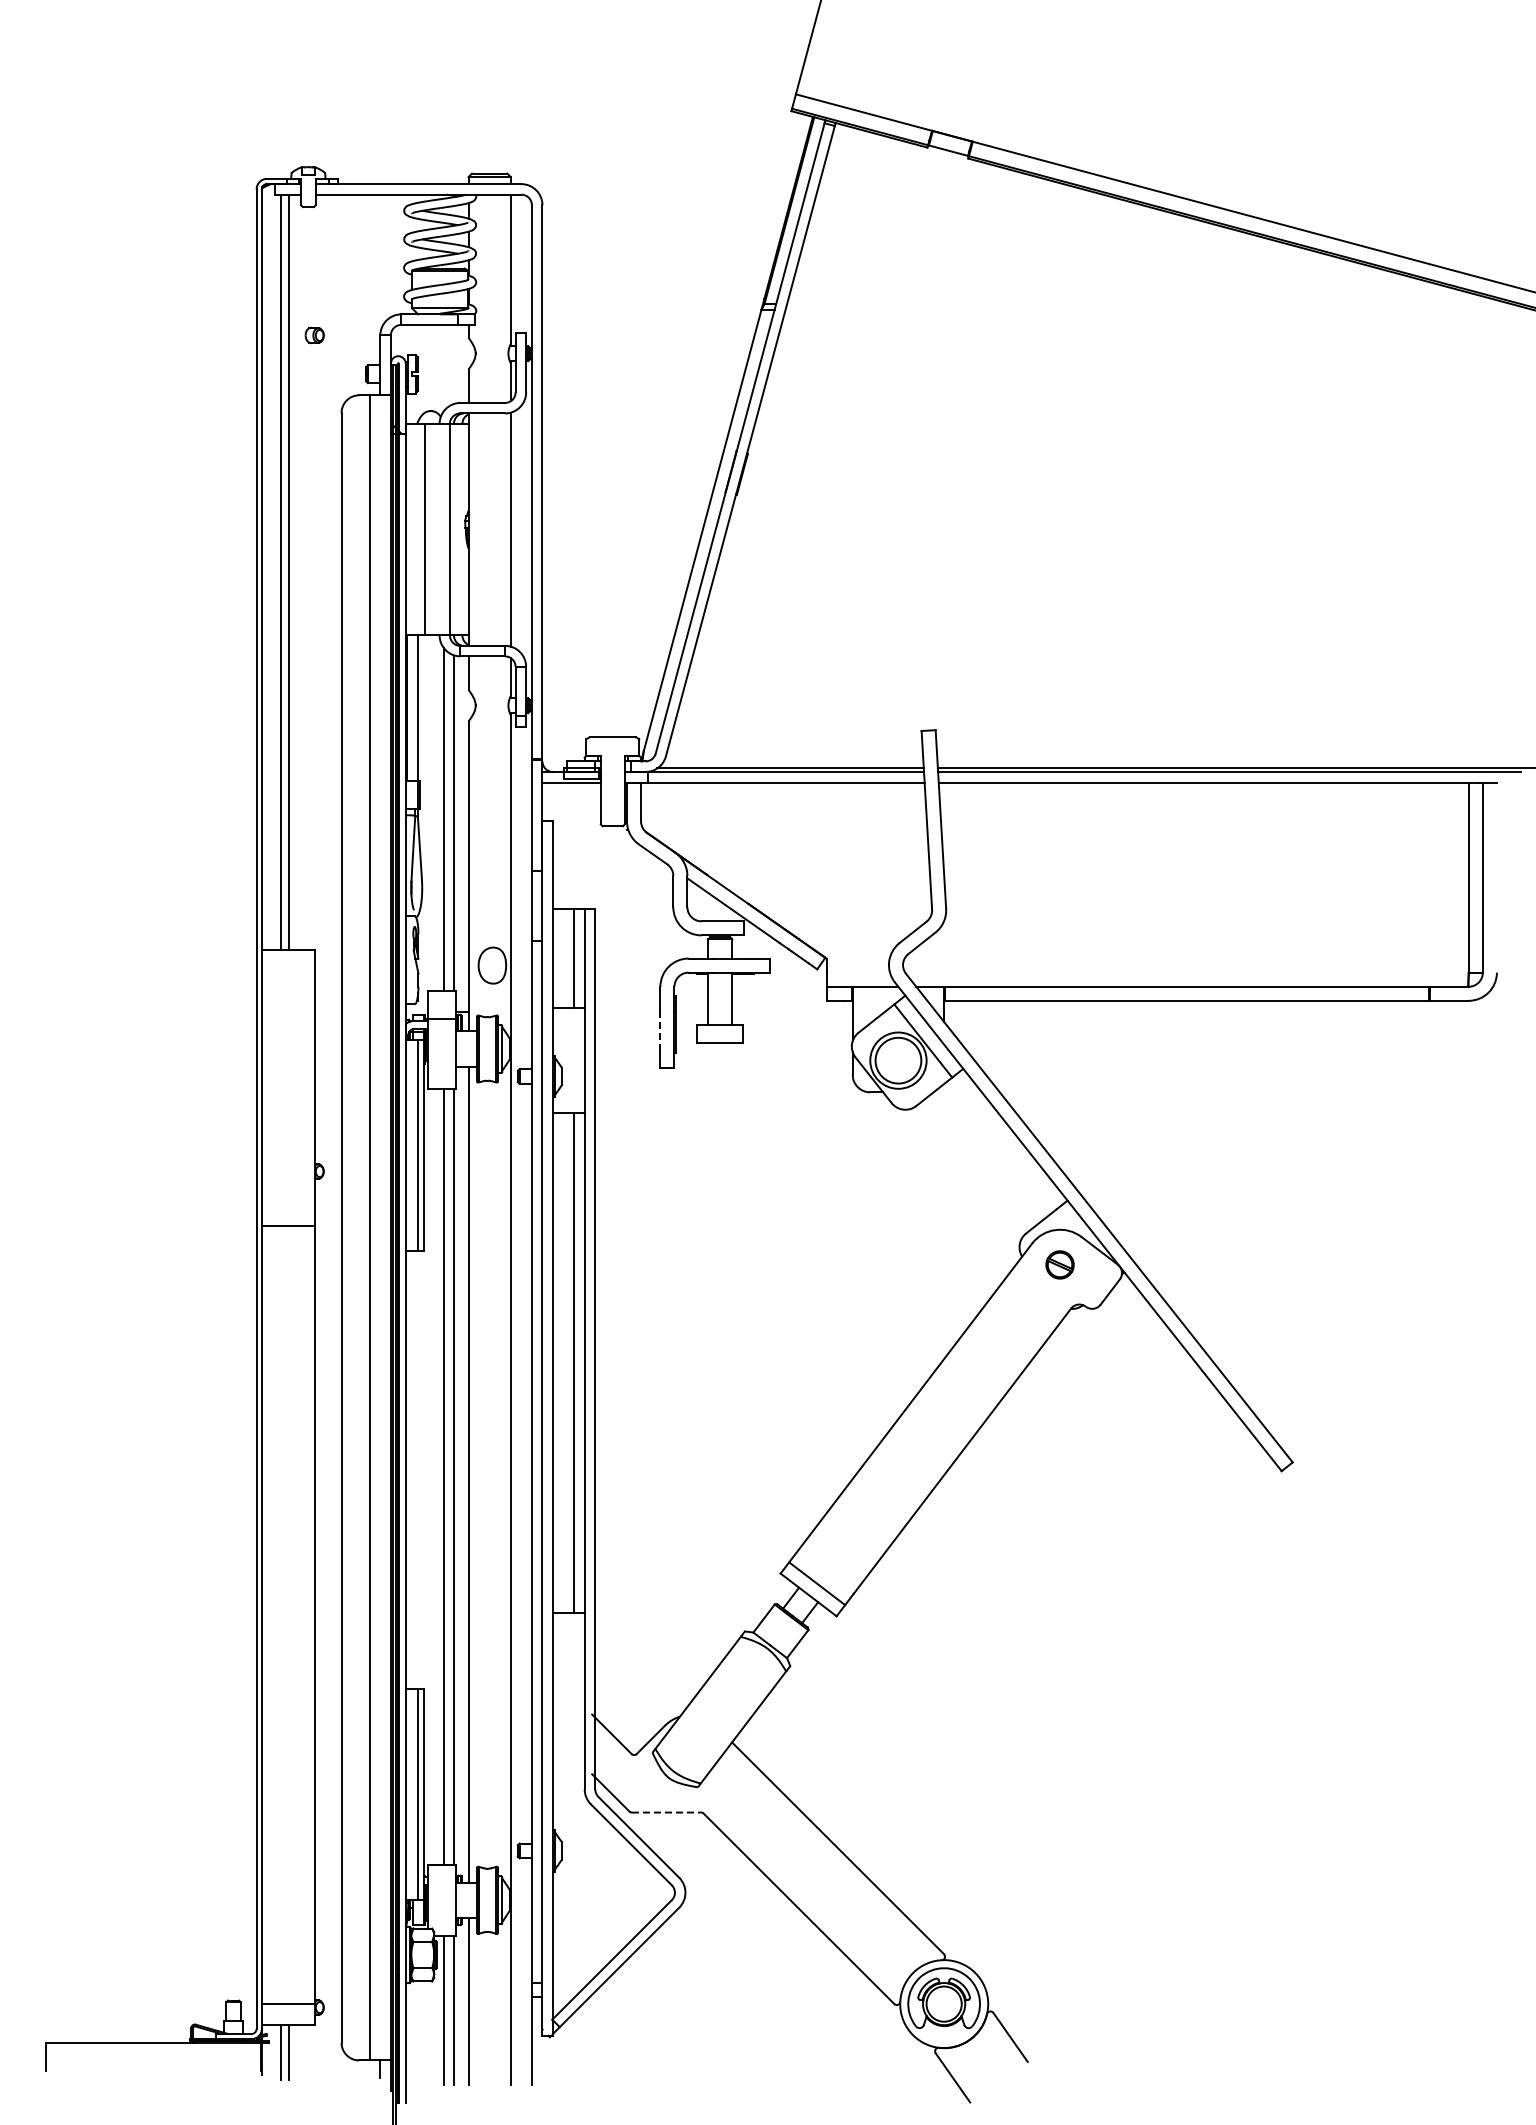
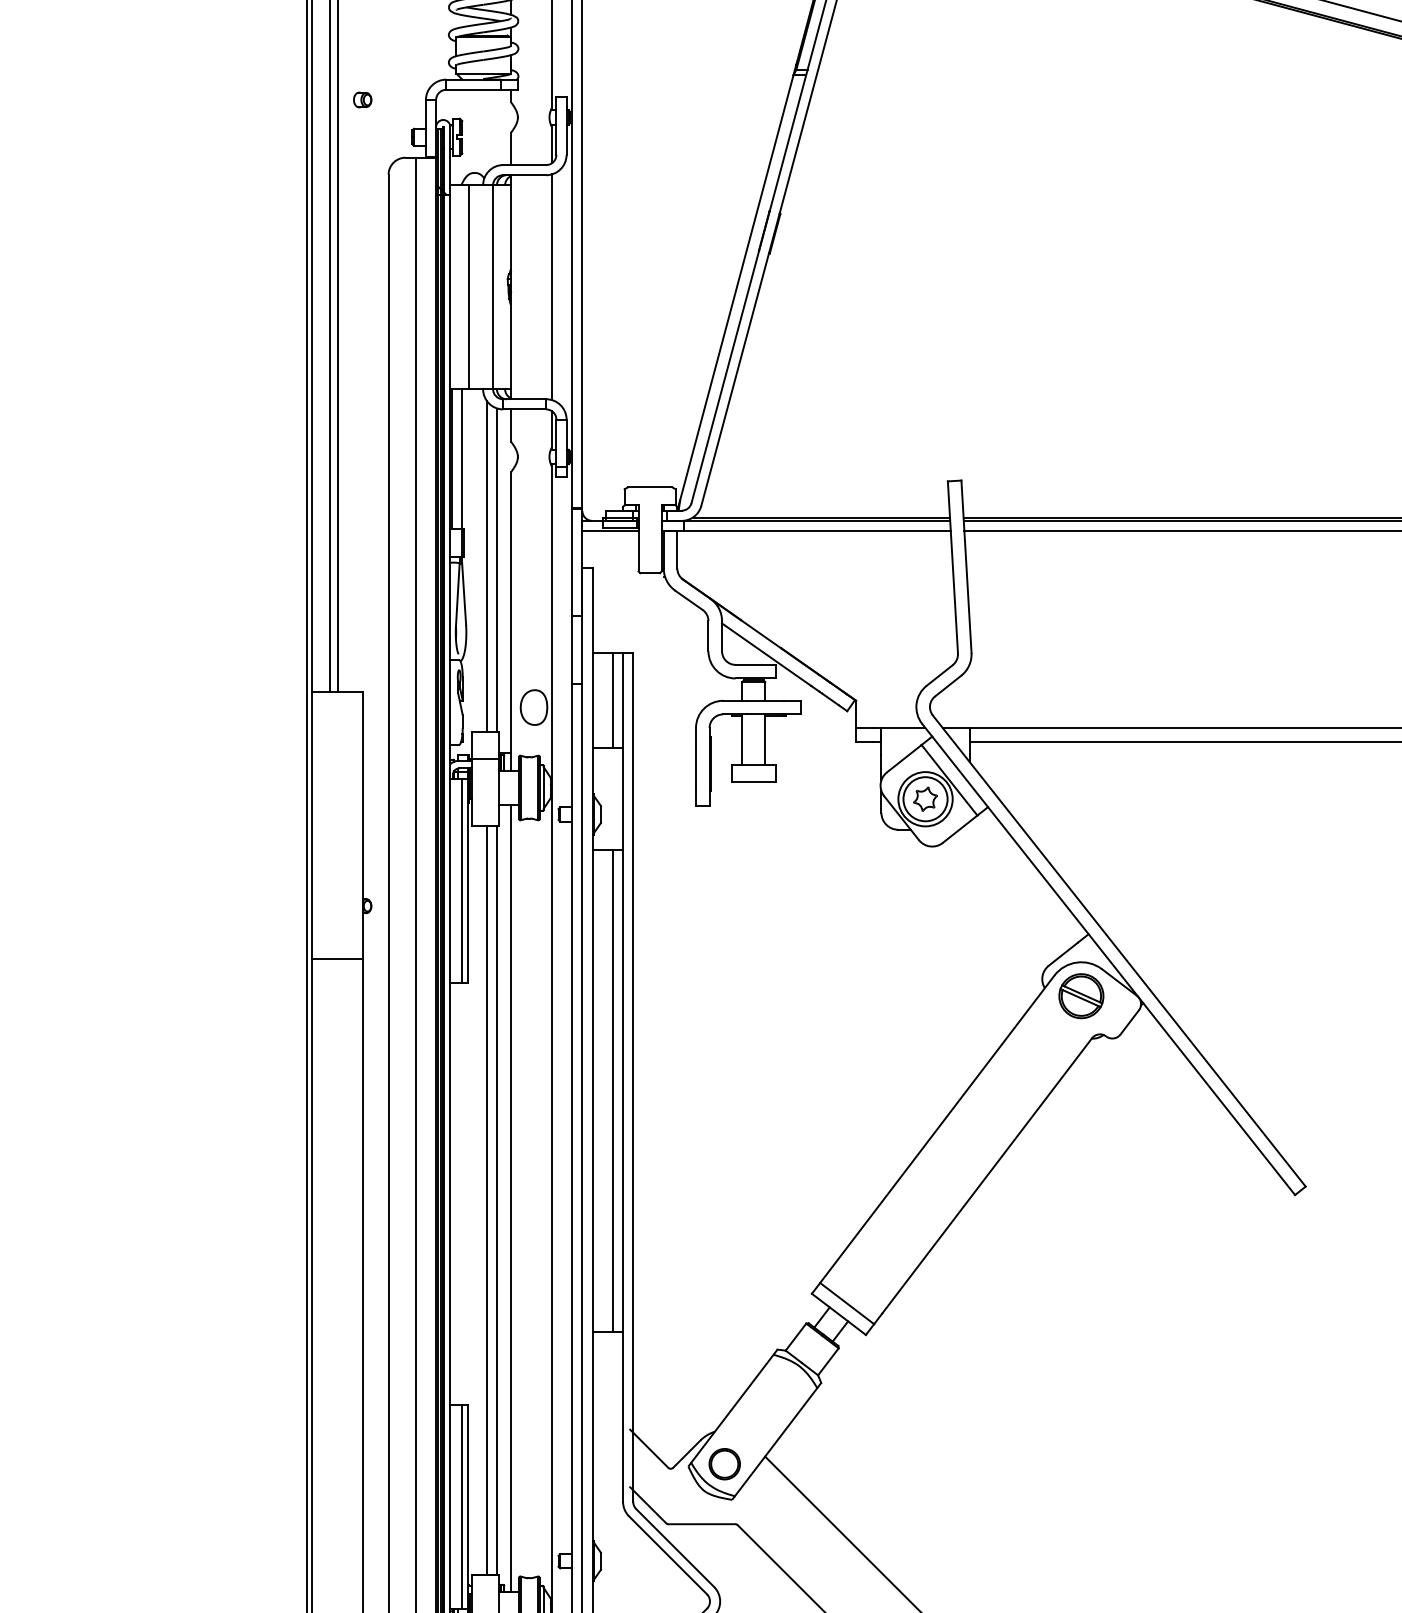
line: (660, 1031) -> (696, 771), dashed -> solid
part: (898, 1060) -> (925, 799), added
part: (1059, 1264) -> (1080, 995), size x1.67
part: (689, 1750) -> (724, 1464), added
line: (666, 1812) -> (701, 1524), dashed -> solid

